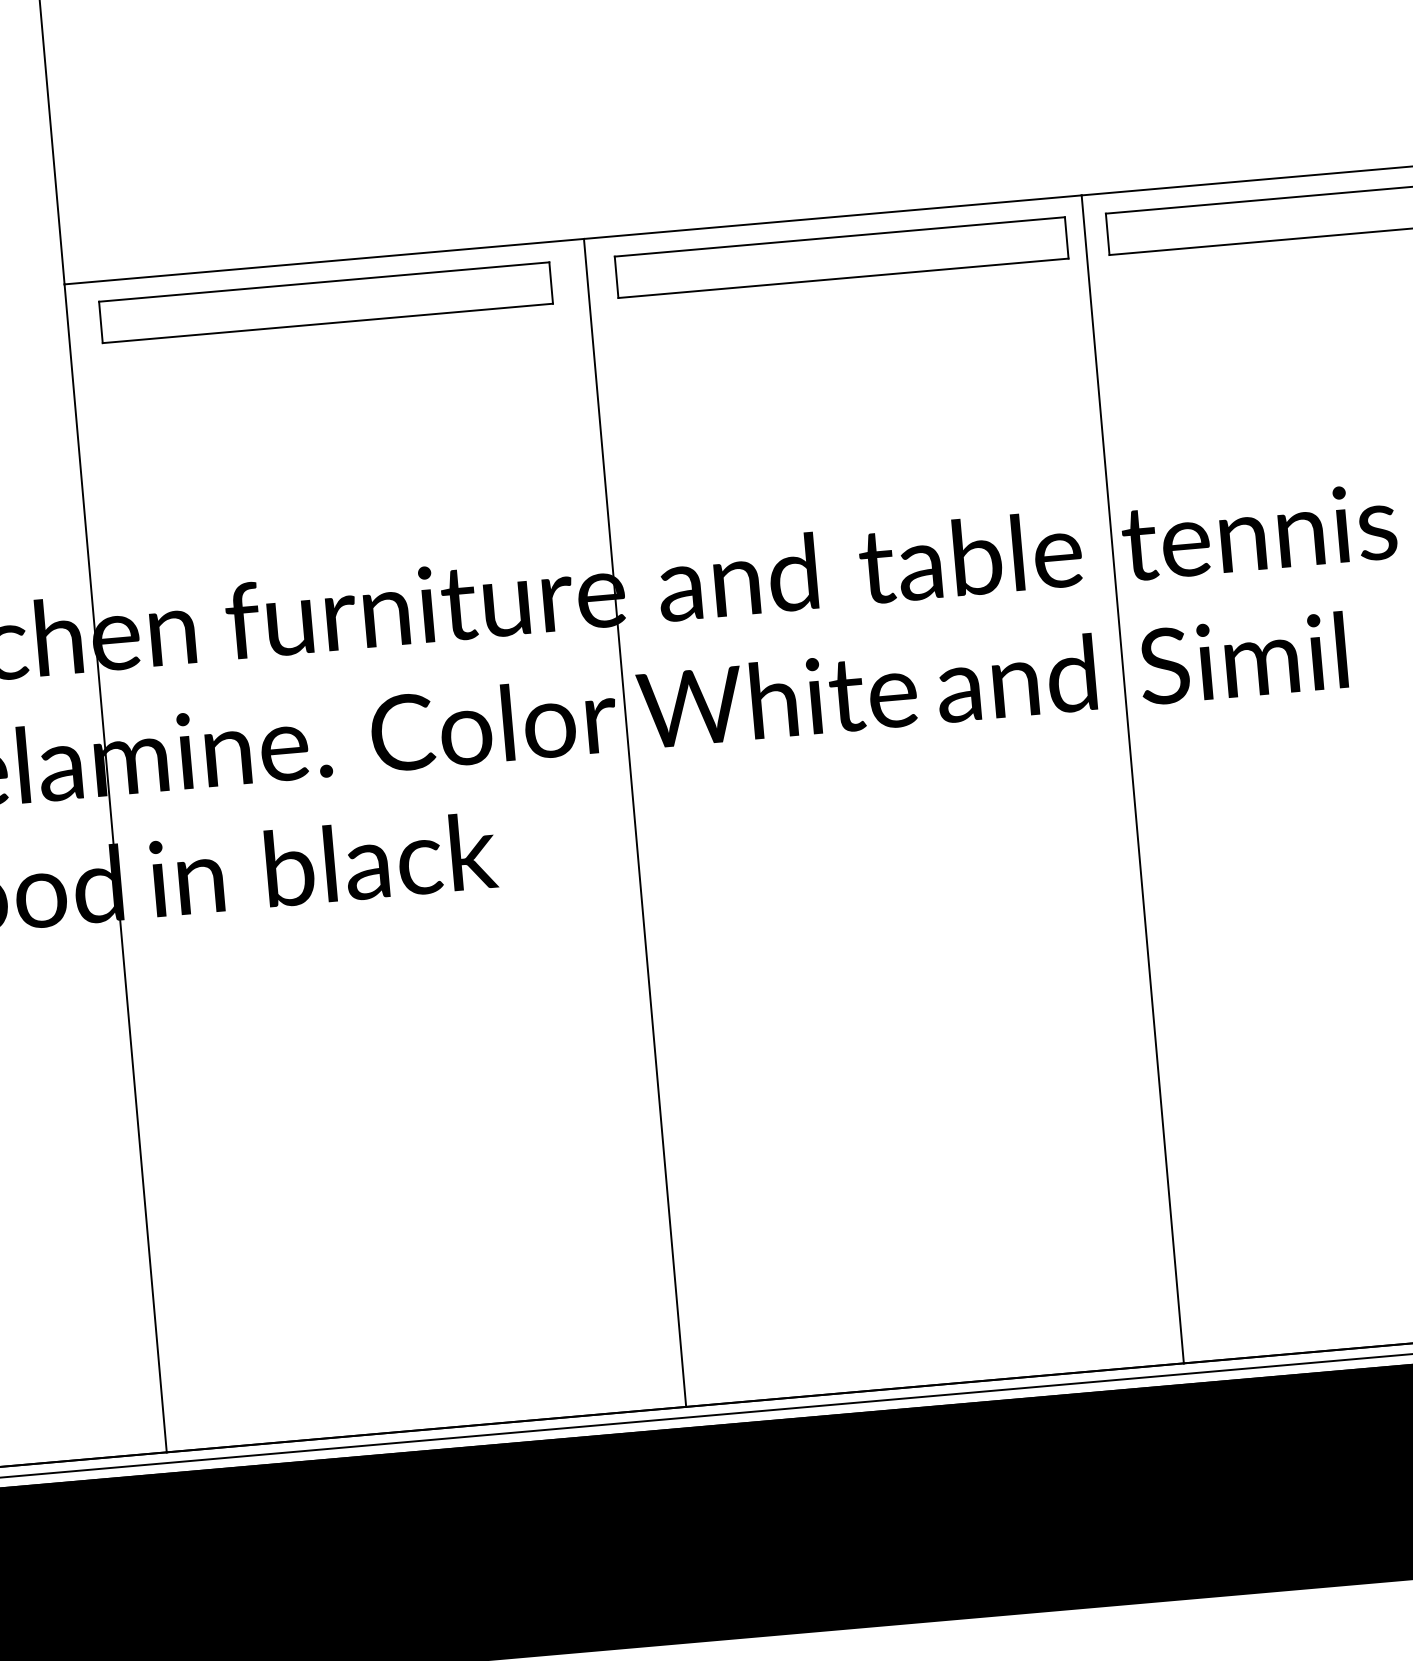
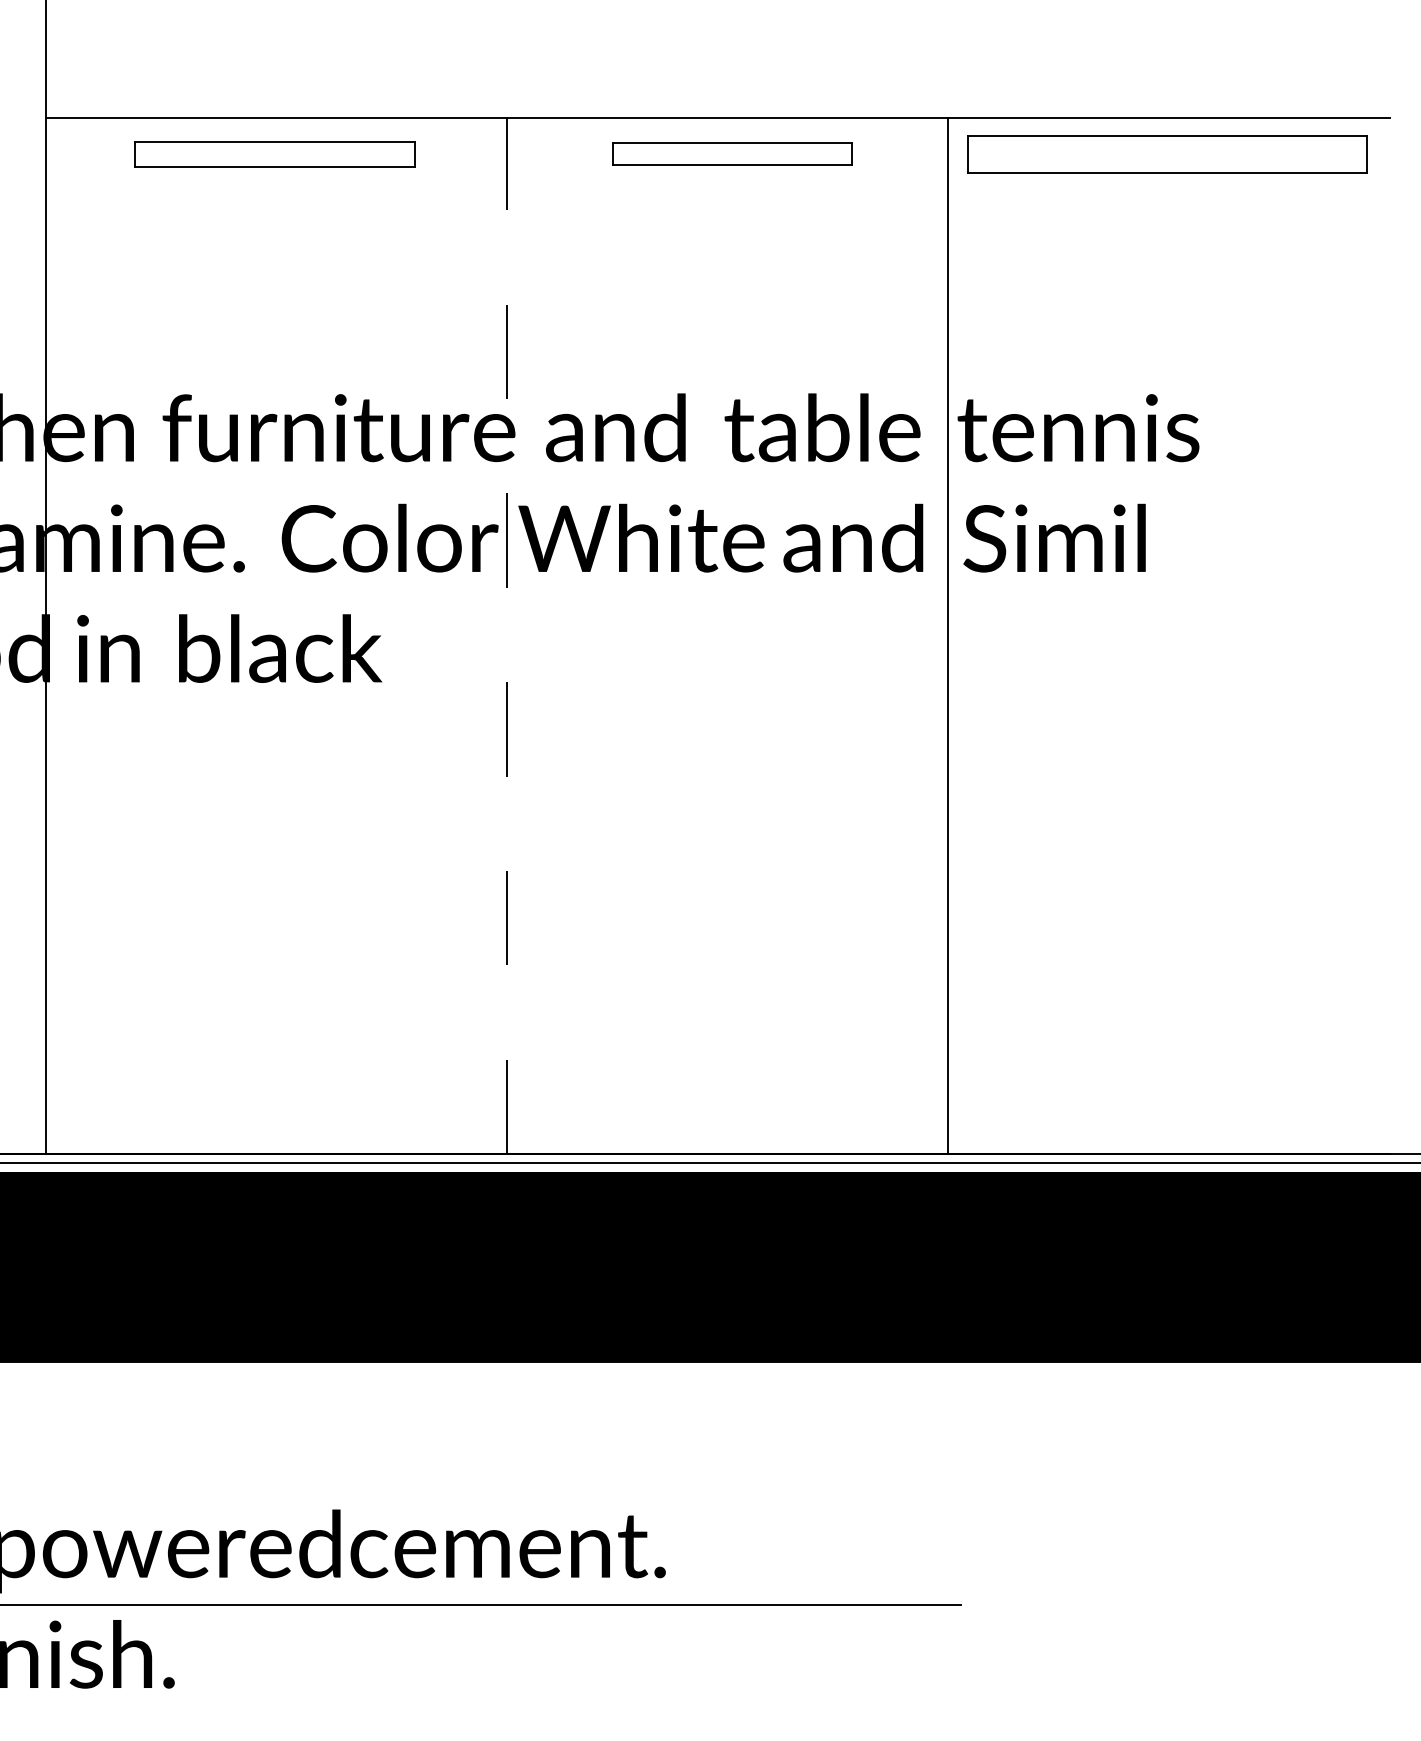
part: (842, 257) -> (732, 154), size x0.6
part: (325, 302) -> (274, 154), size x0.7
line: (634, 823) -> (506, 636), solid -> dashed

